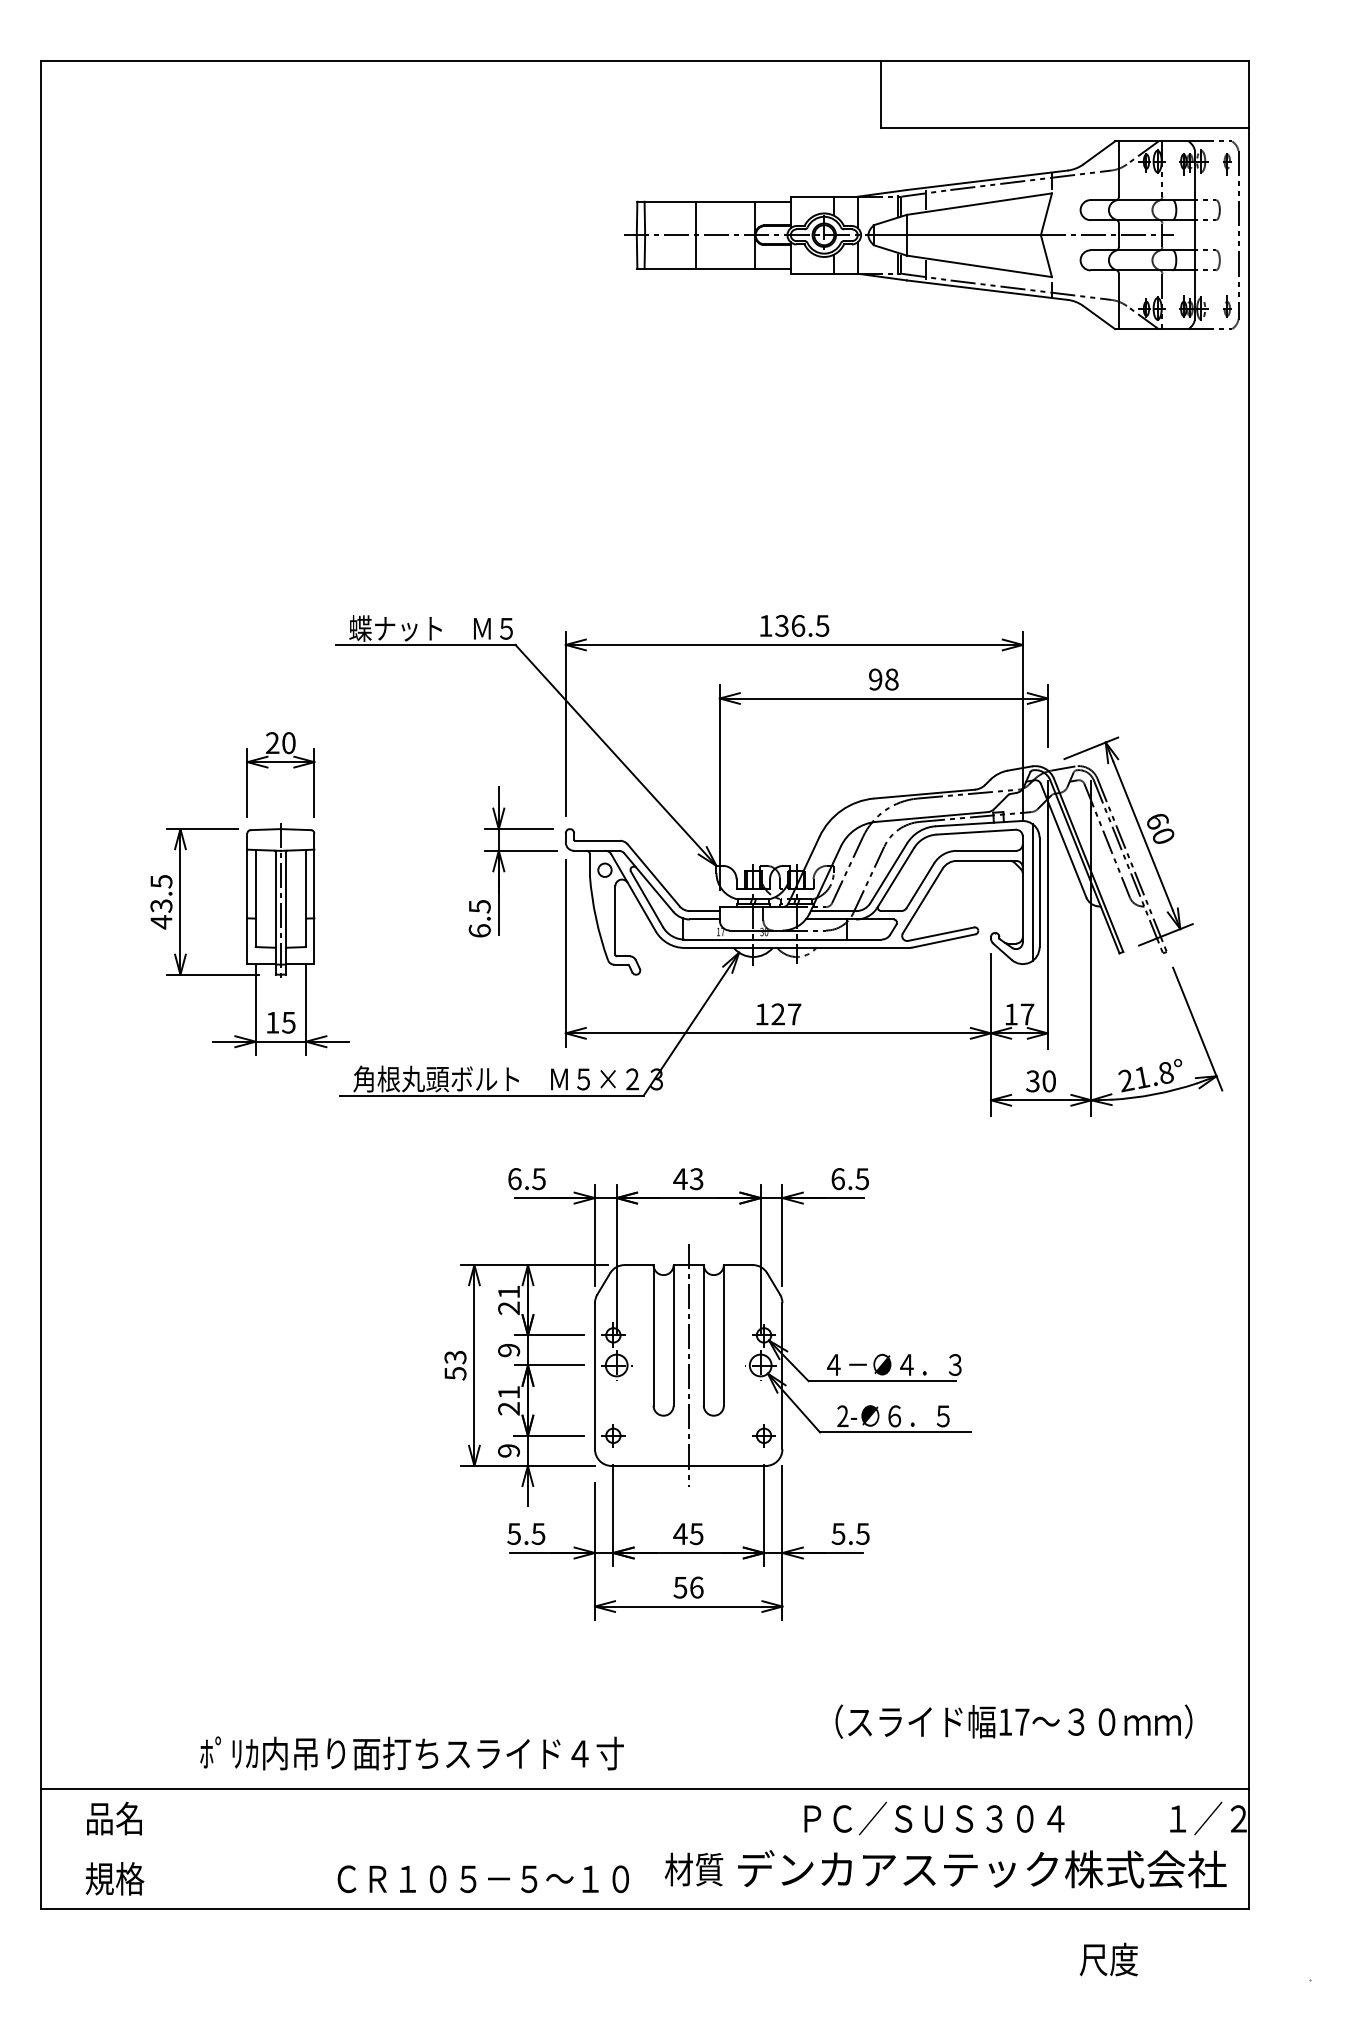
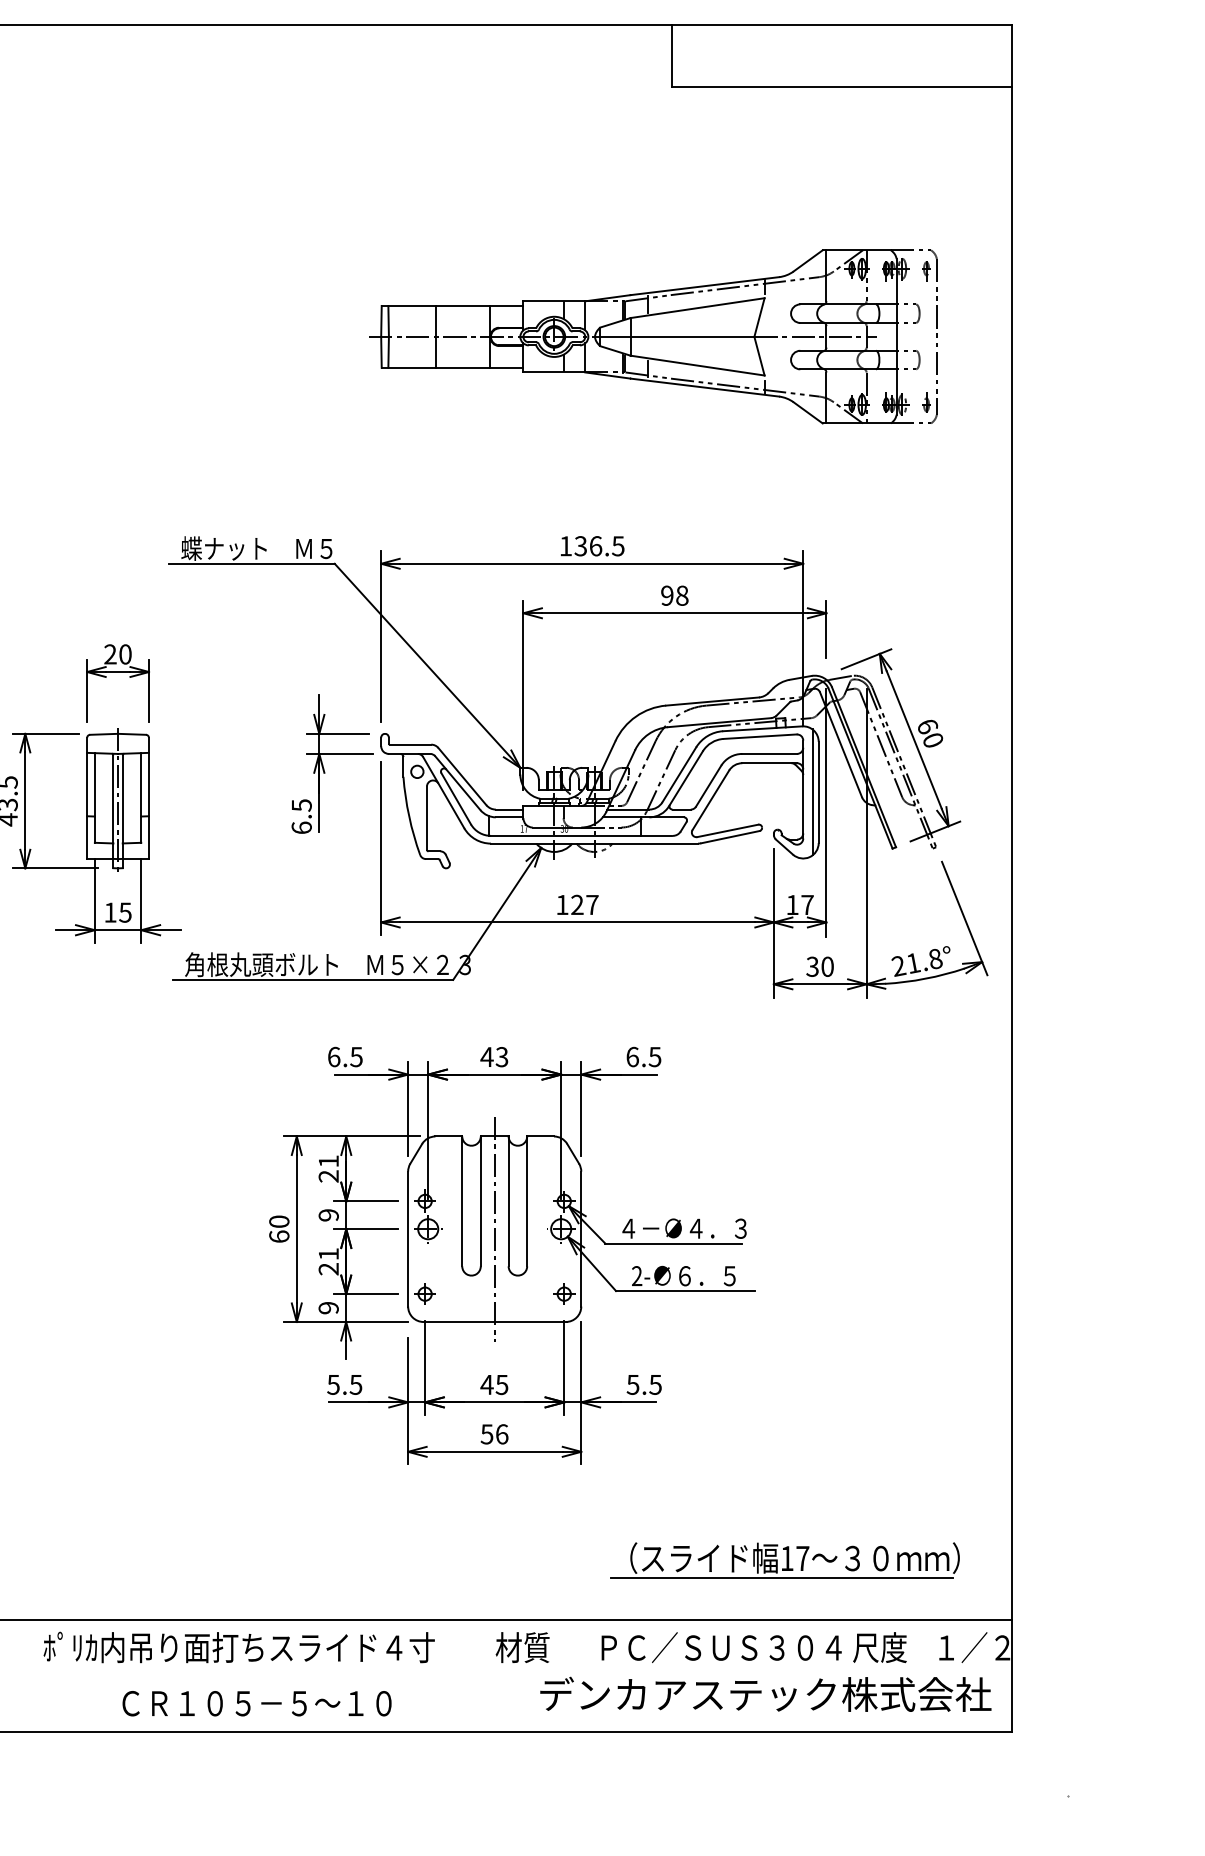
part: (931, 234) -> (653, 336), moved
text: (455, 1365) -> (279, 1229), 53 -> 60
line: (999, 1743) -> (781, 1578), added
text: (411, 1753) -> (238, 1647), moved
text: (694, 1869) -> (523, 1647), moved
text: (482, 1879) -> (256, 1703), moved
text: (1108, 1959) -> (879, 1647), moved

